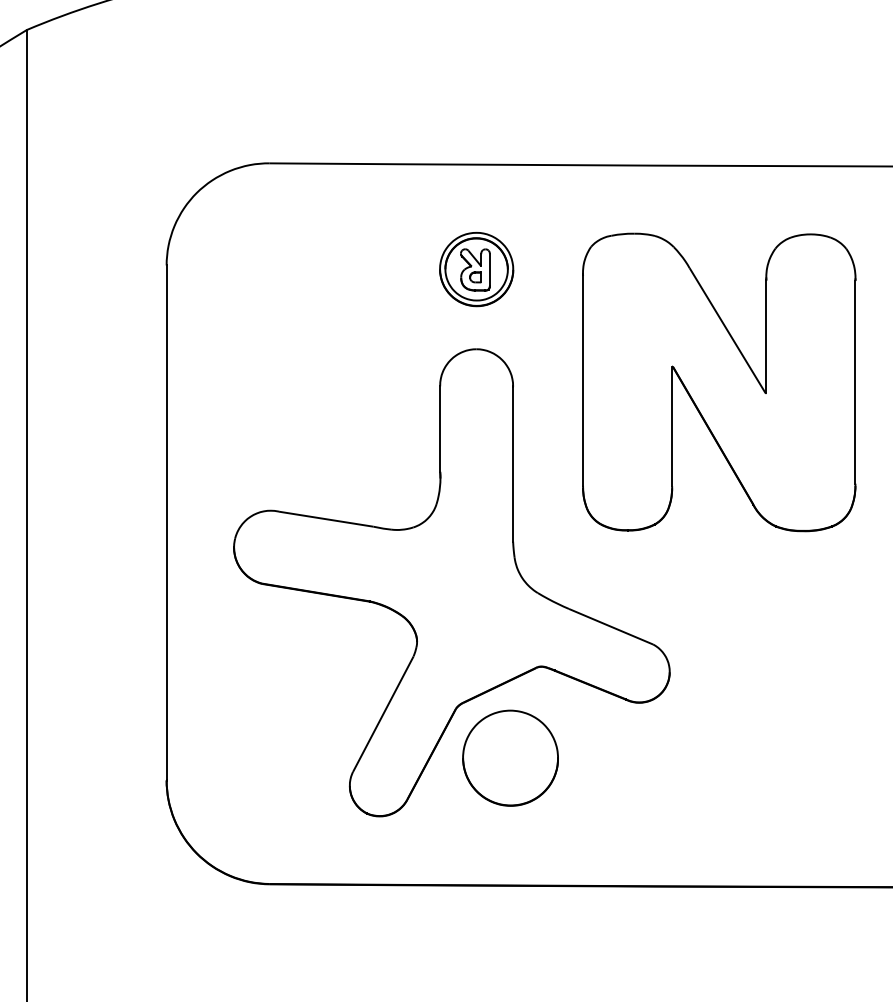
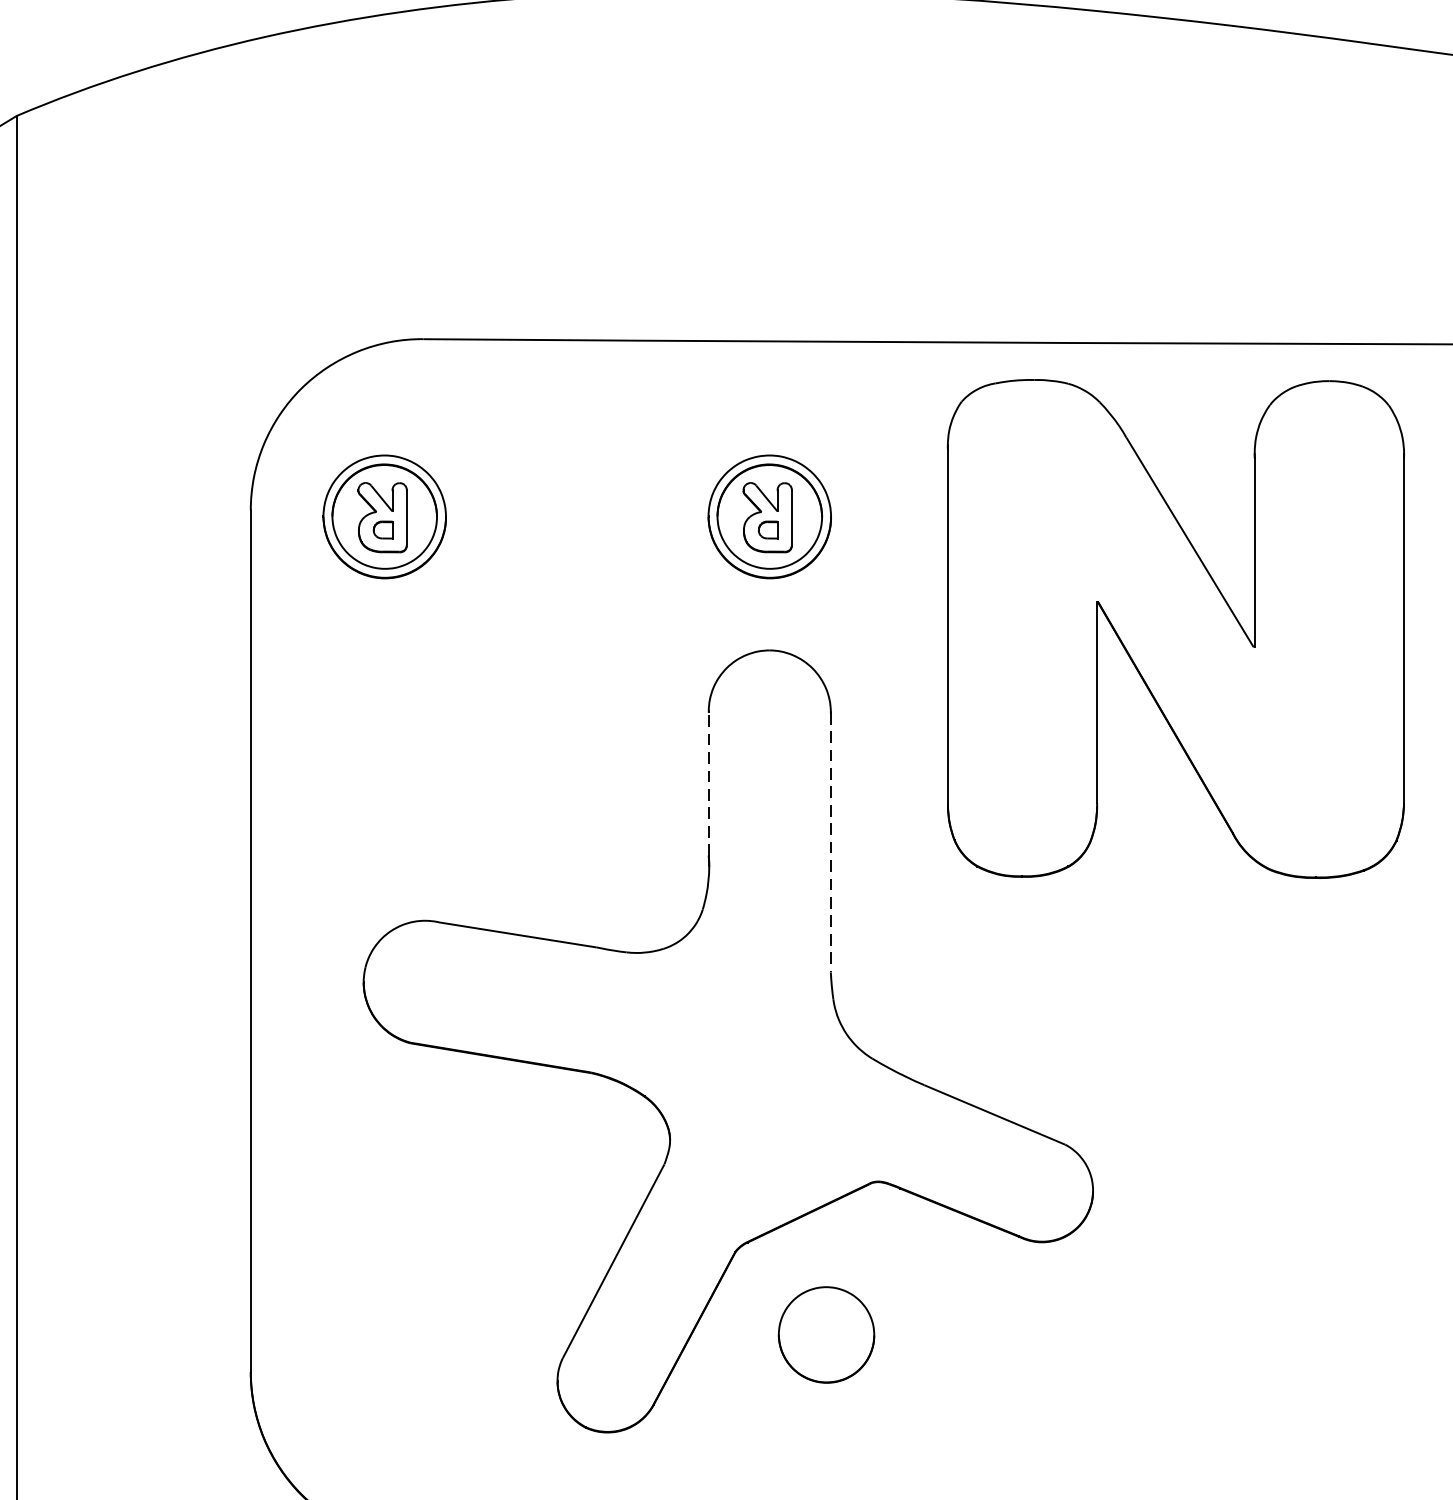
part: (246, 269) -> (384, 516), added
part: (719, 382) -> (1176, 629), moved
line: (440, 429) -> (709, 784), solid -> dashed
line: (513, 464) -> (831, 843), solid -> dashed
part: (510, 757) -> (826, 1333), size x0.6

